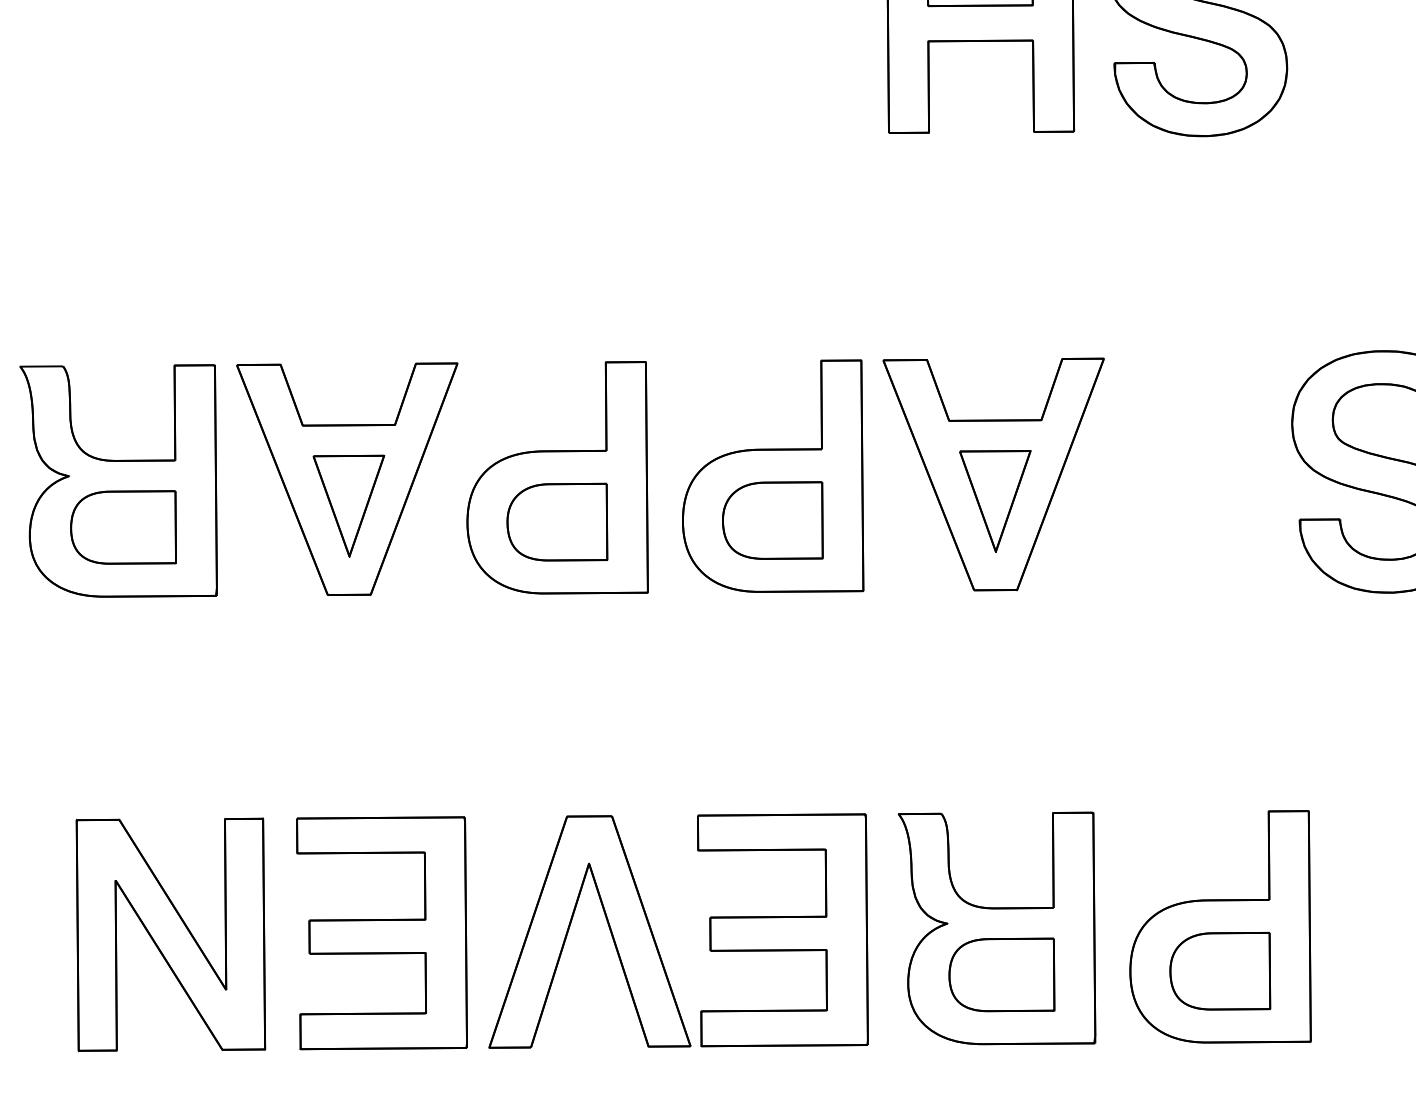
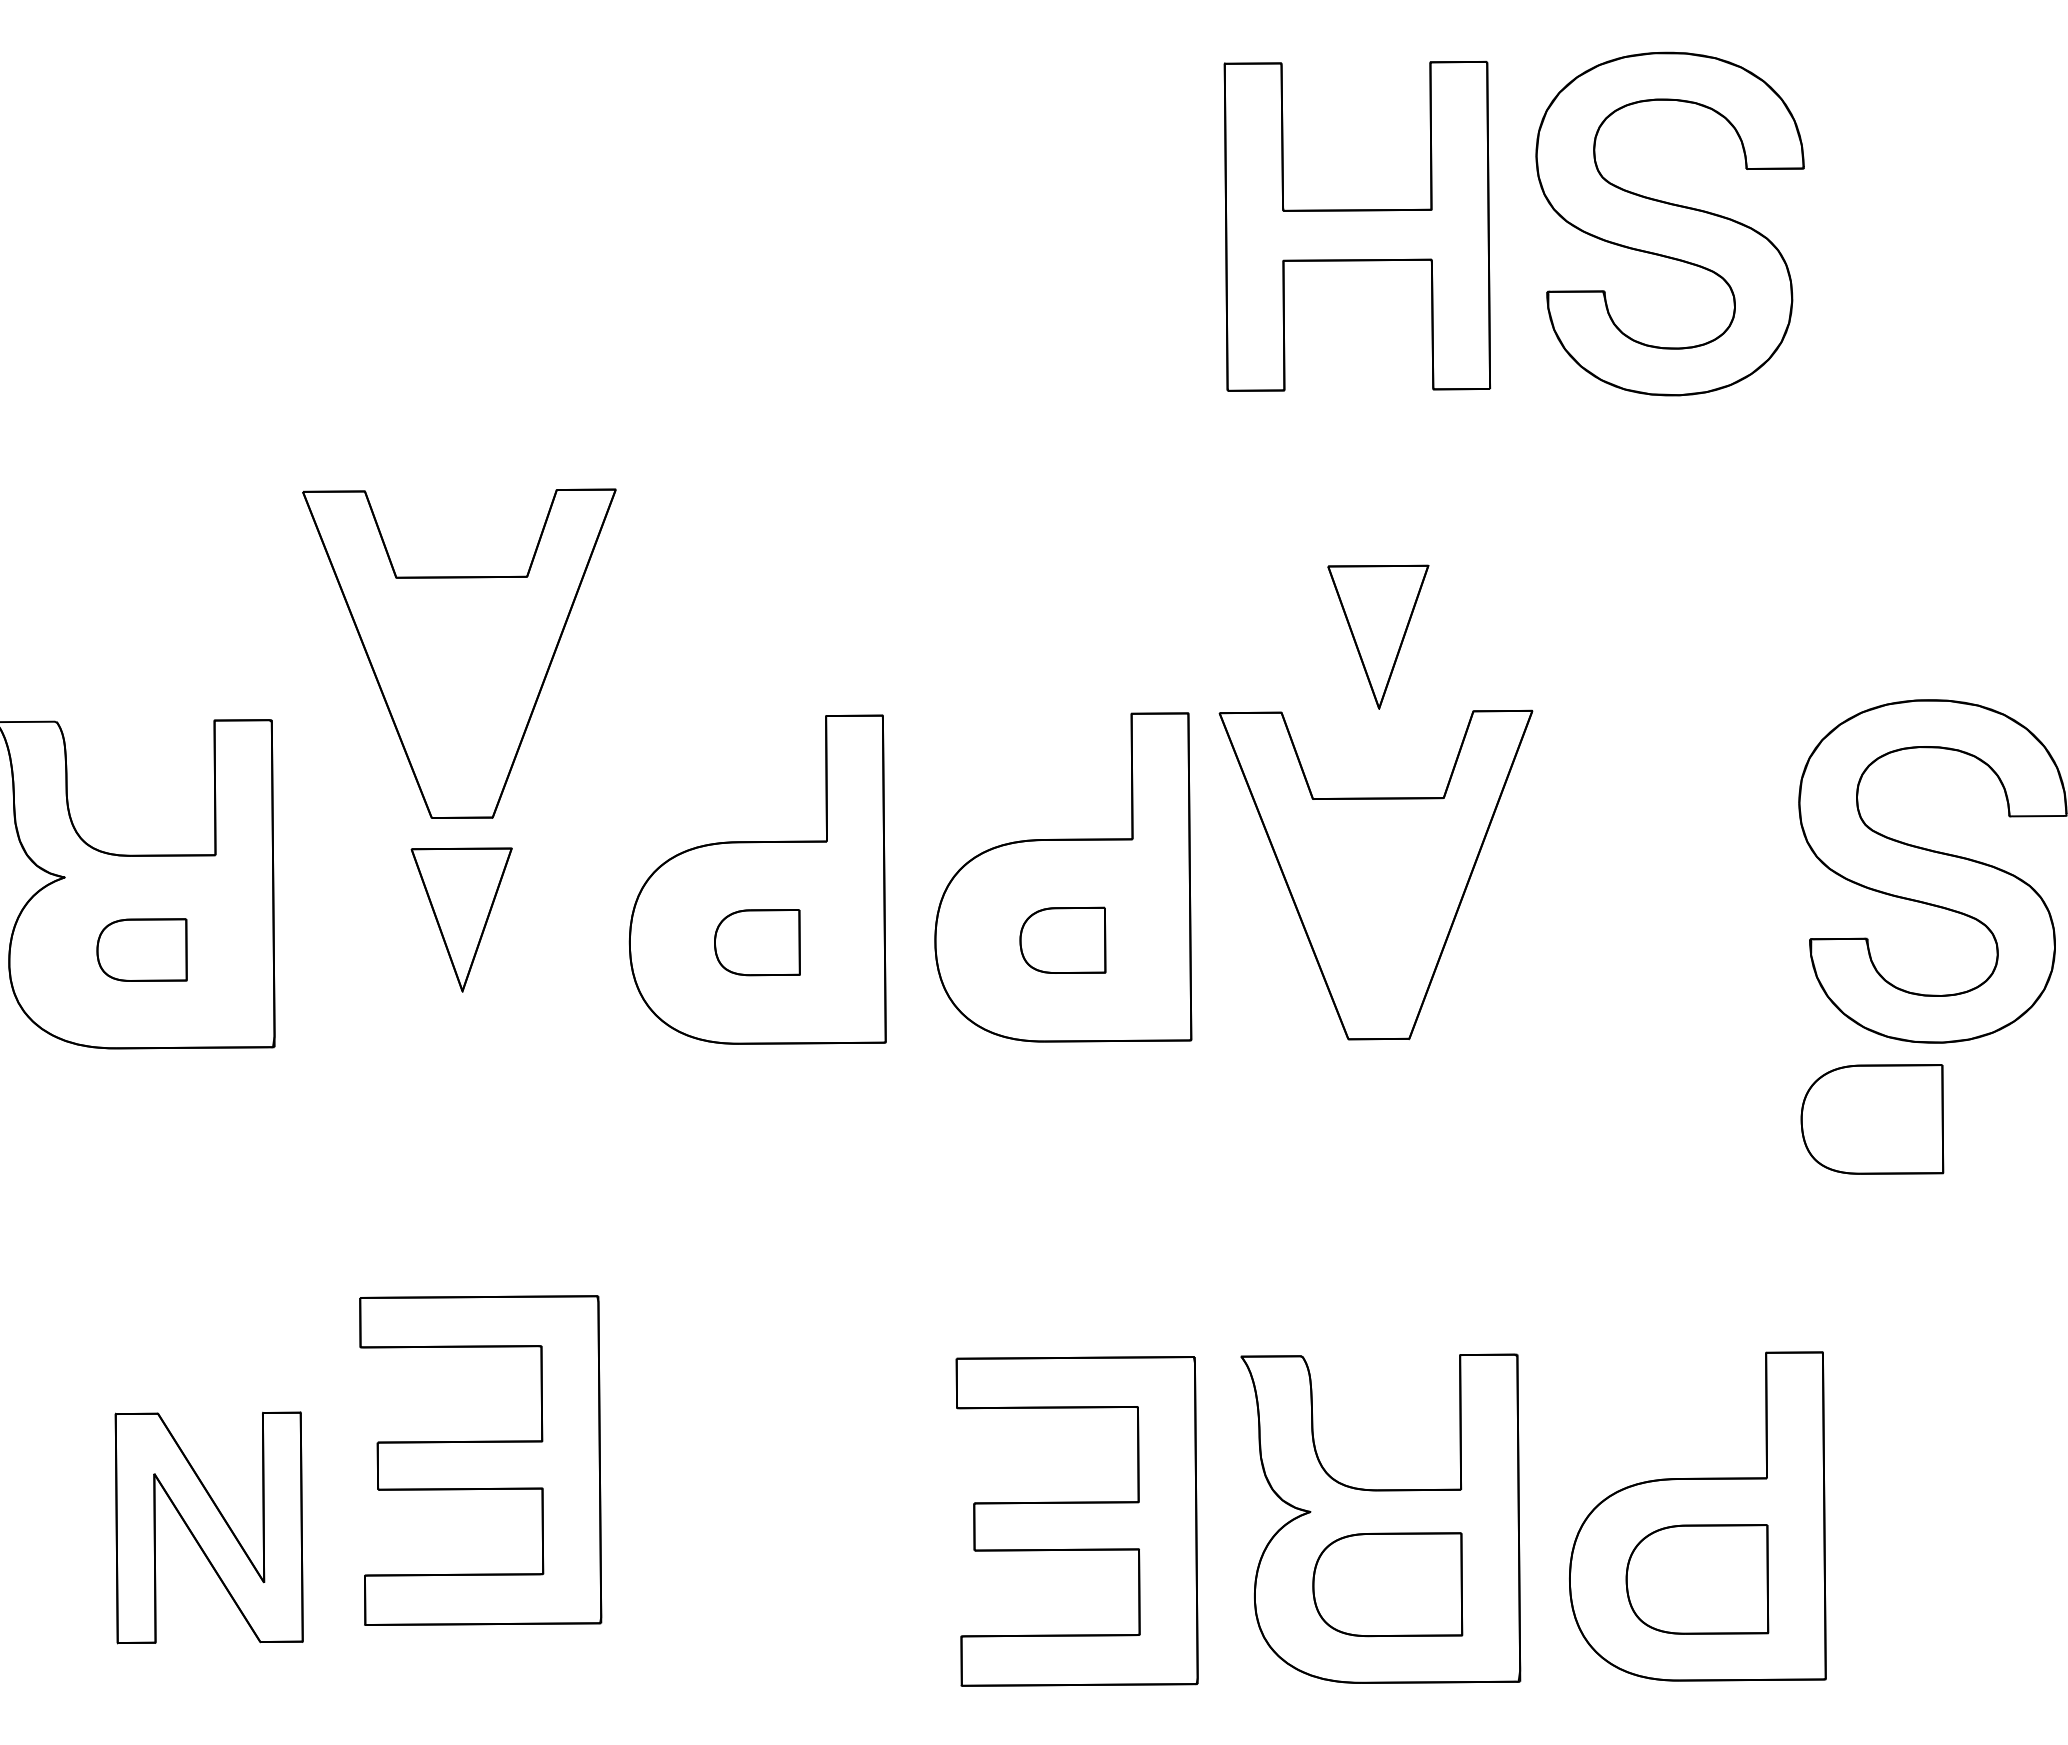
part: (347, 479) -> (459, 653), moved
part: (995, 500) -> (1378, 636), moved
part: (772, 520) -> (1062, 940), size x0.6
part: (557, 522) -> (757, 942), size x0.6
part: (123, 526) -> (141, 949), size x0.6
part: (1343, 646) -> (1872, 1119), added
part: (608, 925) -> (829, 1514), removed
part: (381, 933) -> (480, 1460), moved
part: (170, 934) -> (208, 1527), size x0.7

